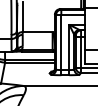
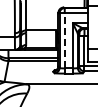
line: (61, 42) -> (64, 40), solid -> dashed

